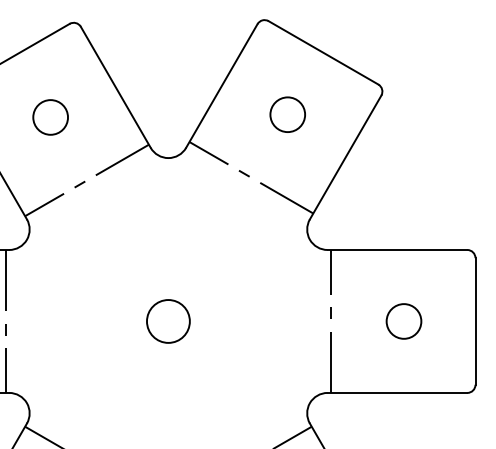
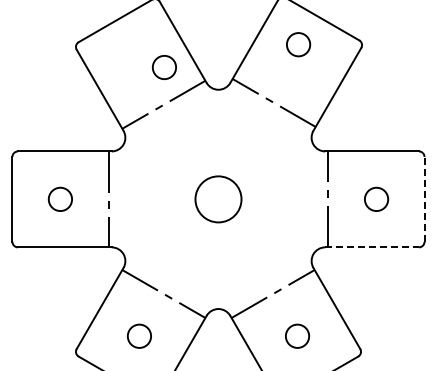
circle: (287, 114) -> (298, 44), moved
circle: (49, 117) -> (163, 67), moved
line: (475, 320) -> (424, 198), solid -> dashed
circle: (168, 321) -> (218, 199), size x1.6
line: (397, 393) -> (372, 247), solid -> dashed

